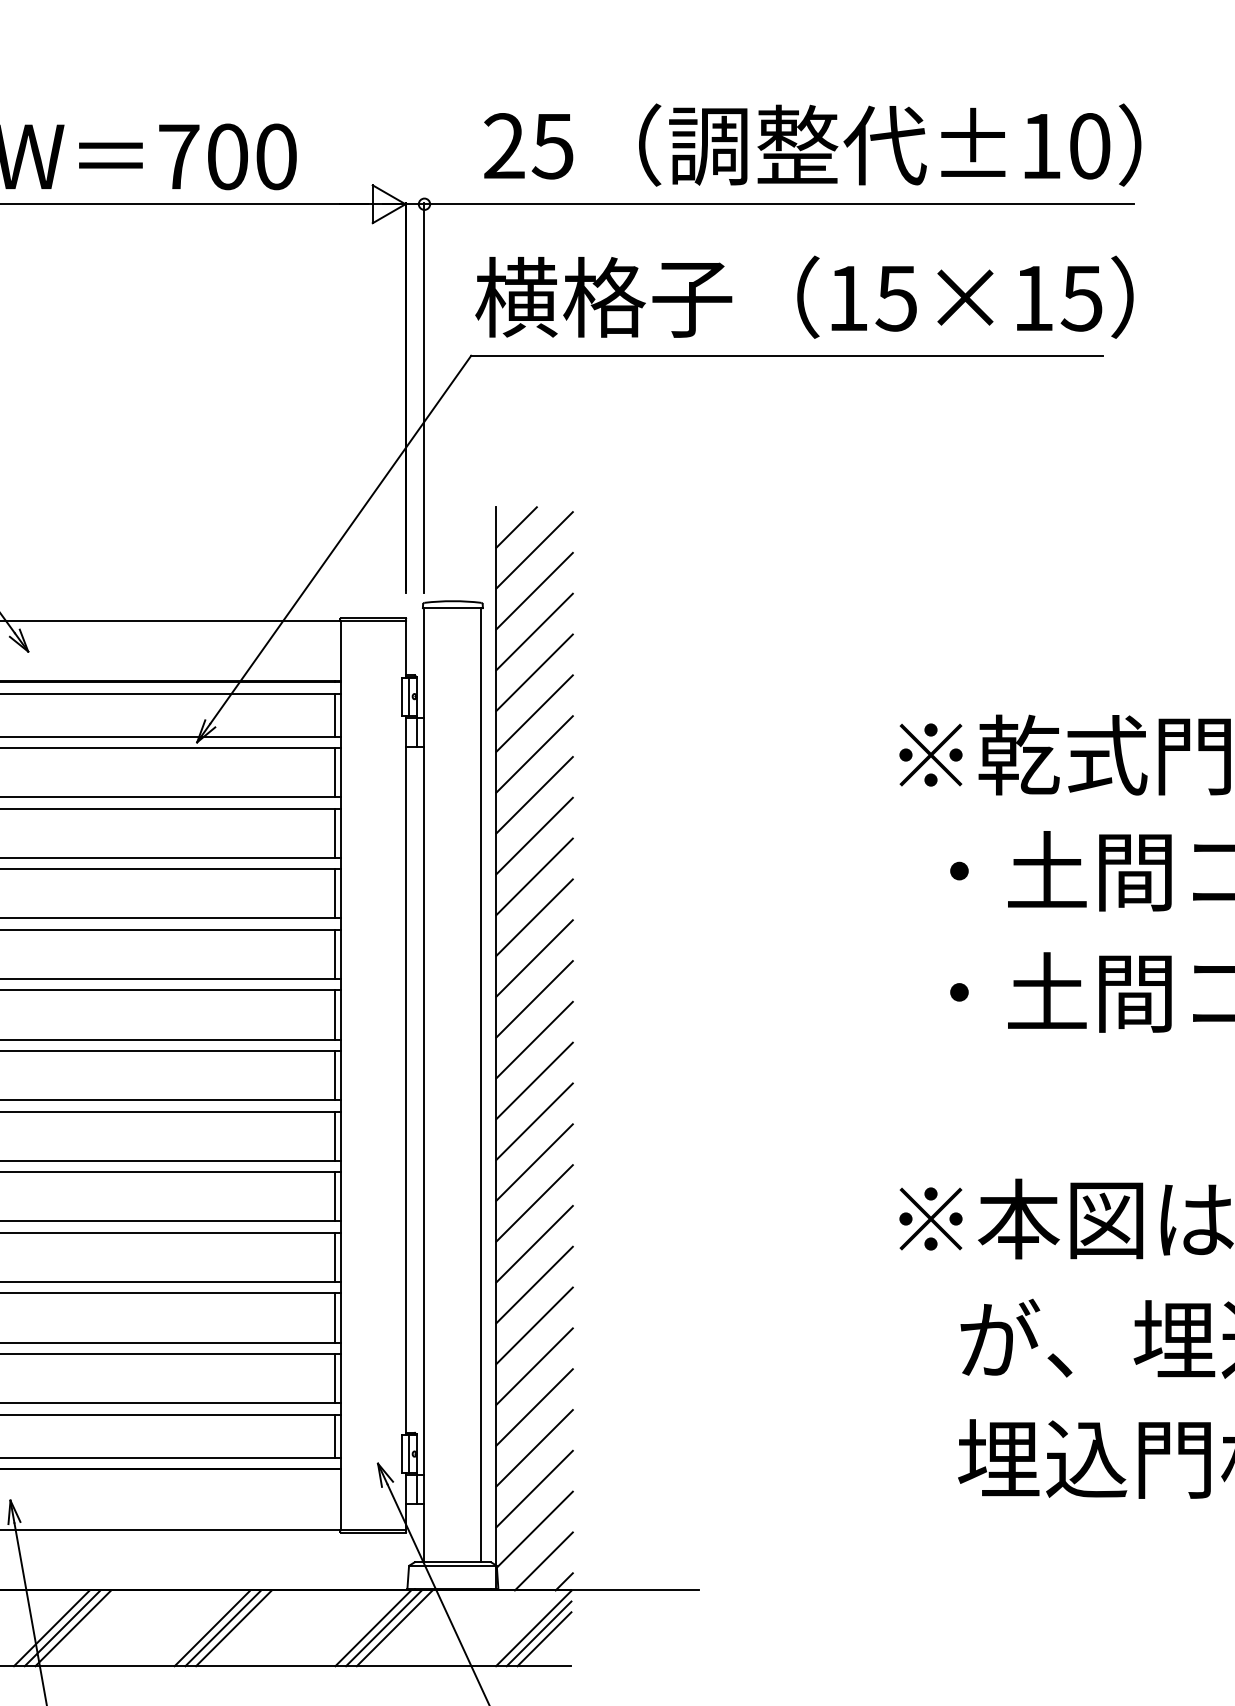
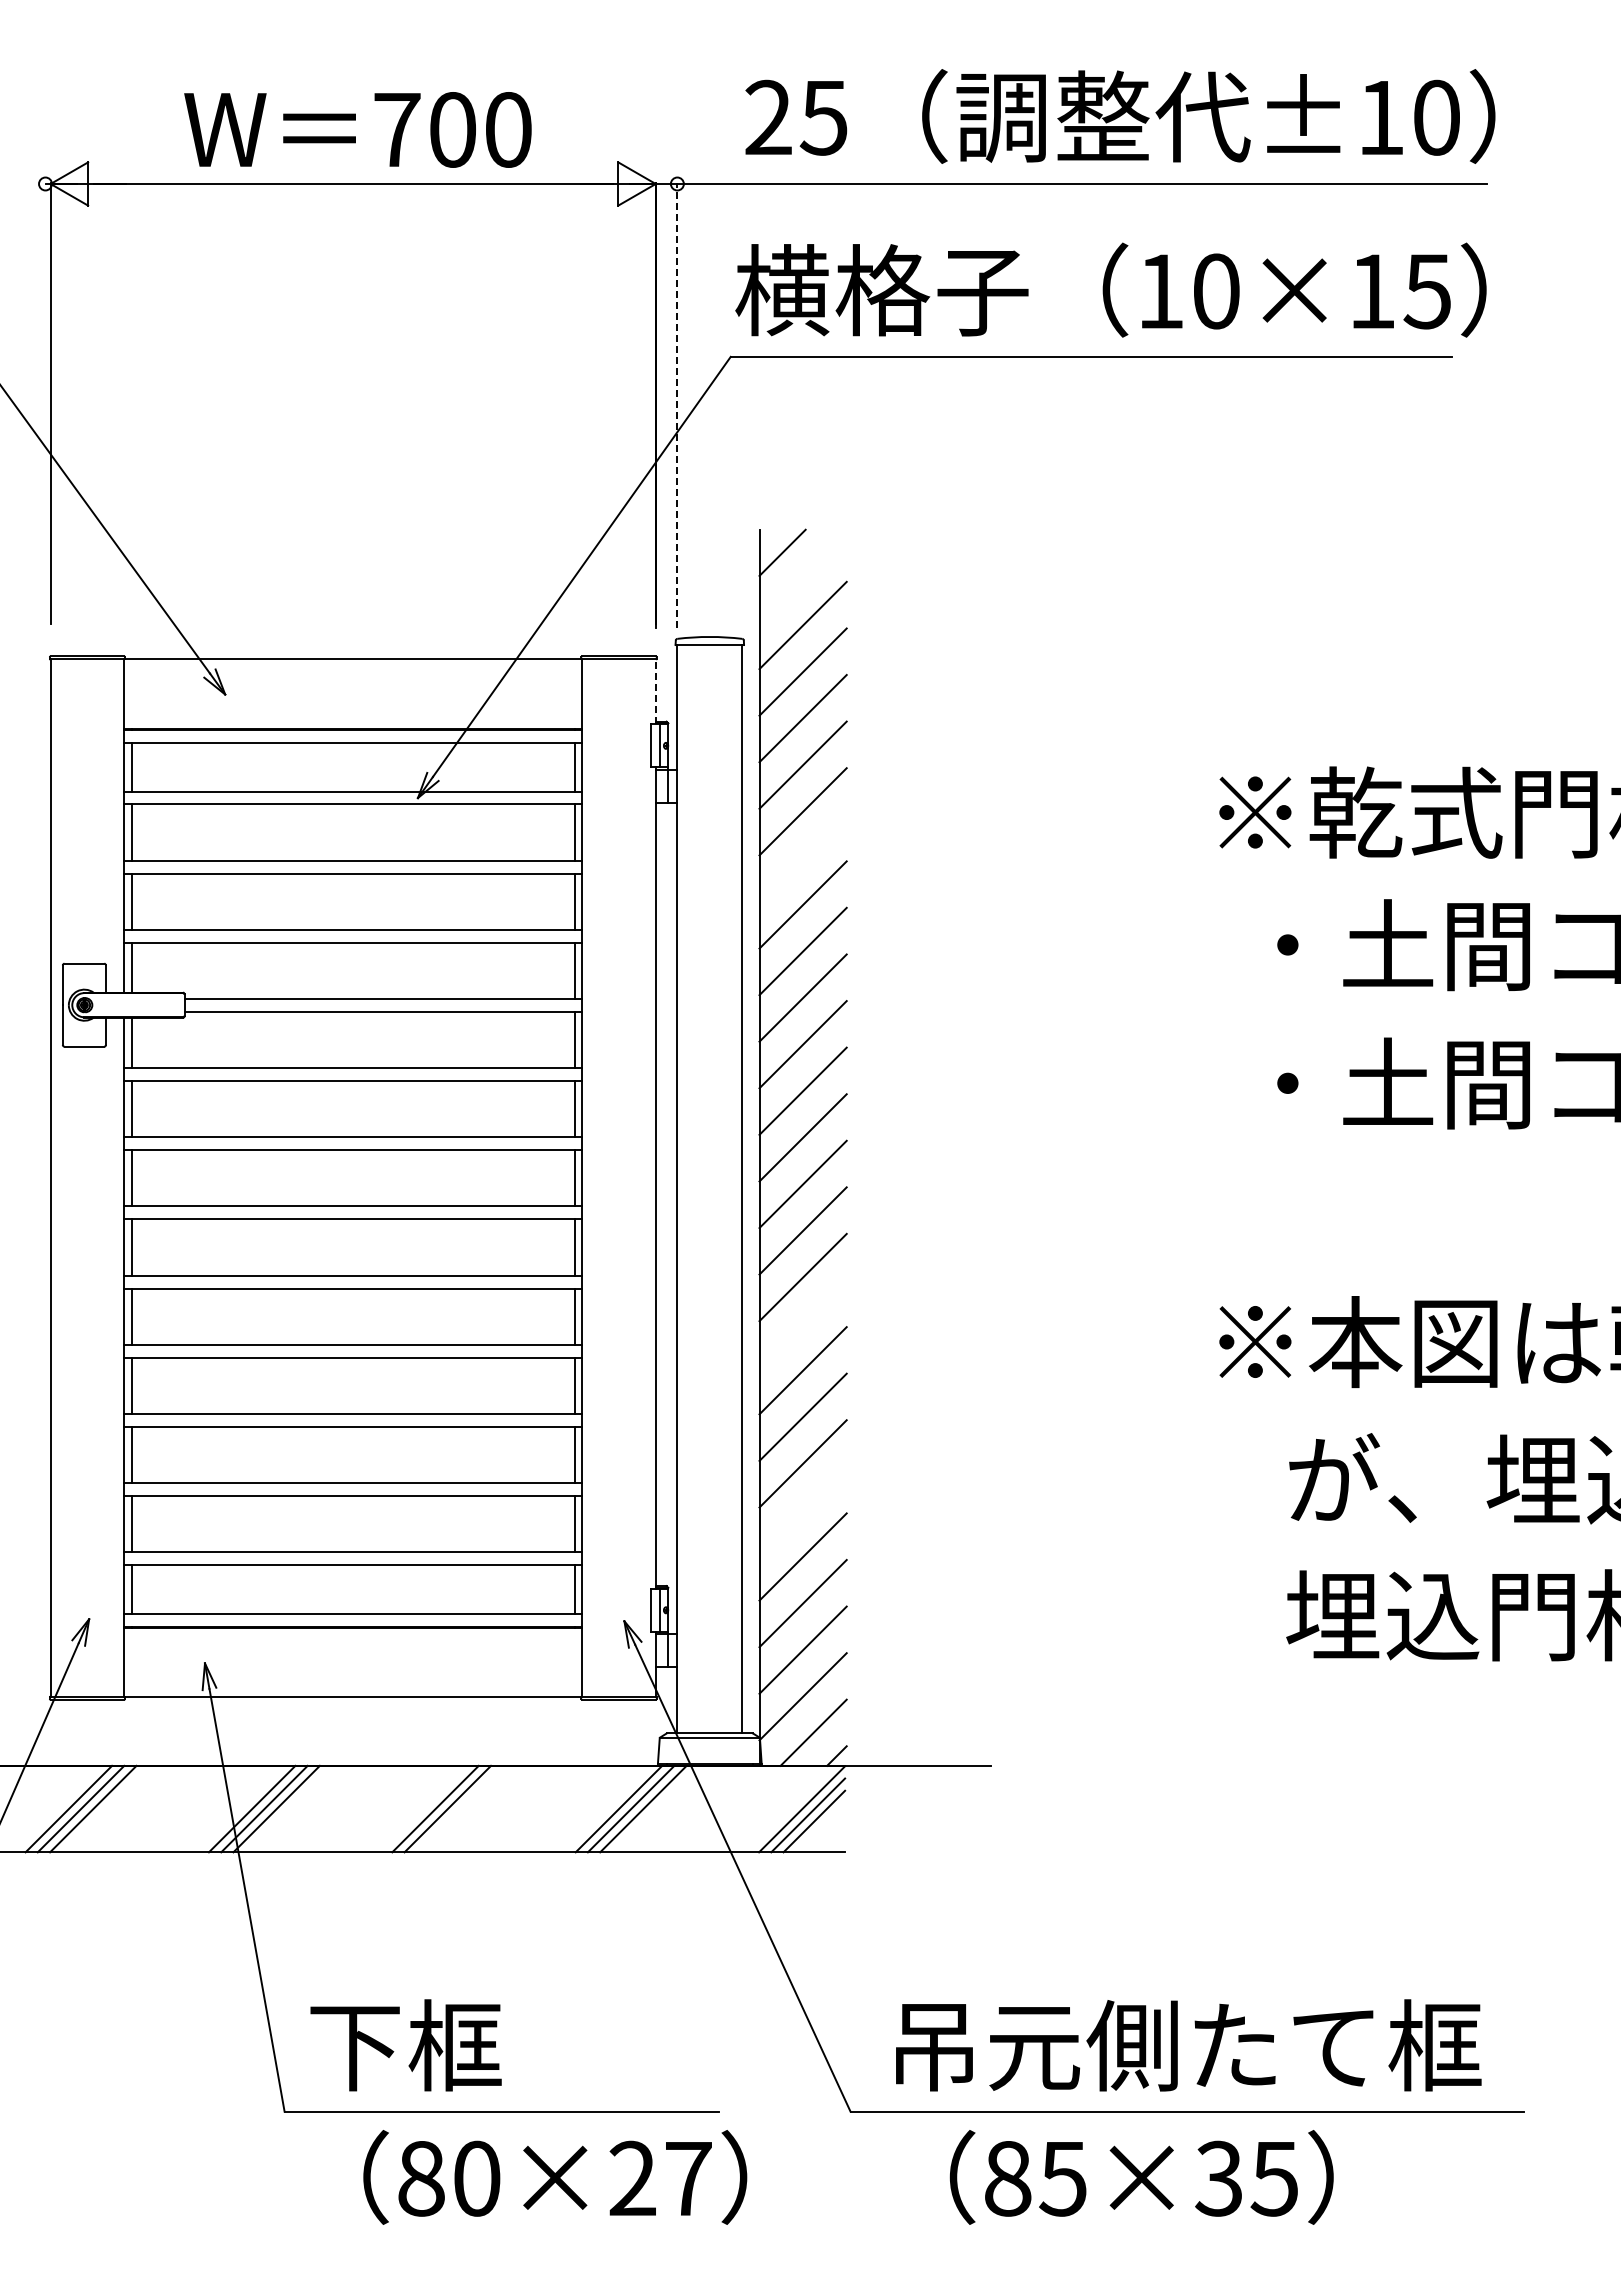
text: (896, 298) -> (1215, 291), 15×15 -> 10×15
line: (424, 398) -> (677, 405), solid -> dashed
line: (534, 549) -> (802, 578), removed
line: (405, 648) -> (655, 691), solid -> dashed
line: (534, 794) -> (802, 857), removed
line: (534, 1202) -> (802, 1323), removed
line: (534, 1366) -> (802, 1510), removed
line: (233, 1627) -> (459, 1808), removed

